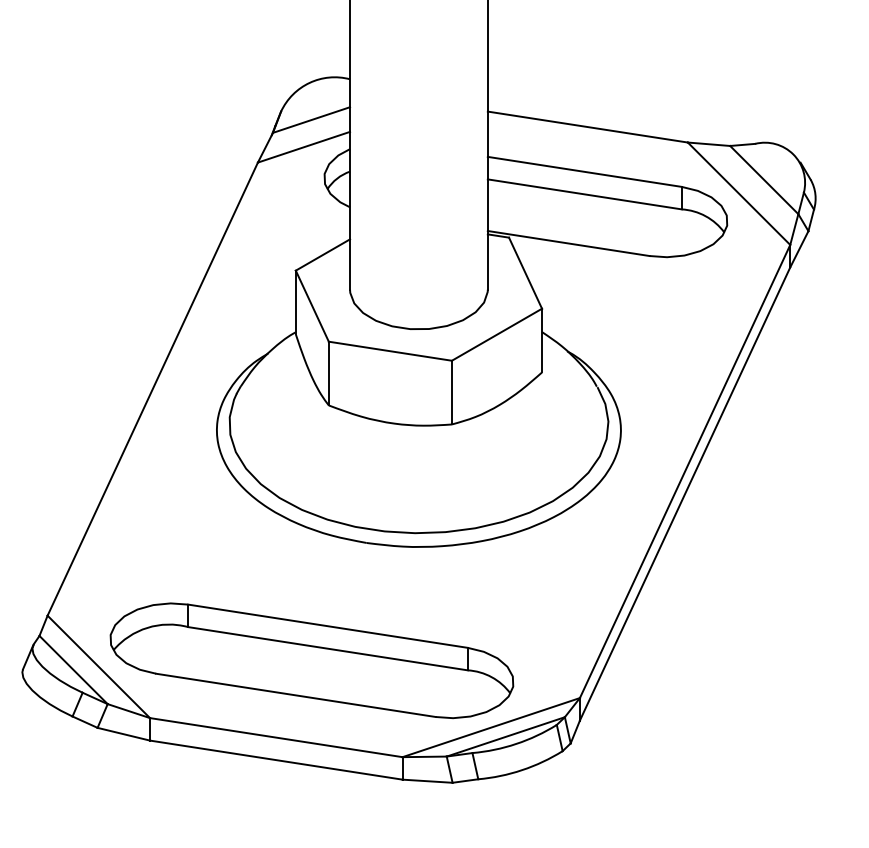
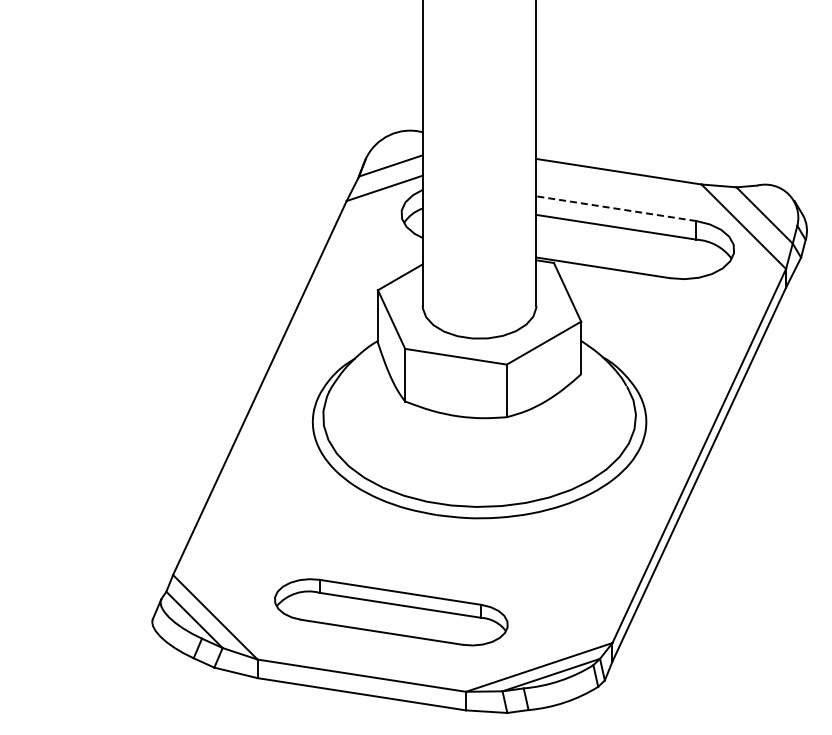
line: (584, 171) -> (616, 208), solid -> dashed
part: (312, 661) -> (391, 612), size x0.7

